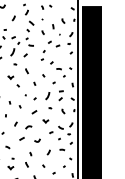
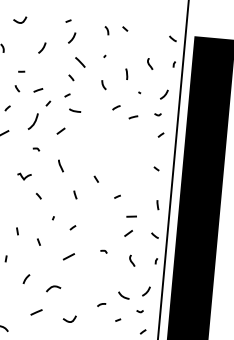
part: (52, 63) -> (117, 154), removed
curve: (47, 96) -> (100, 225), removed
curve: (45, 121) -> (91, 279), removed

